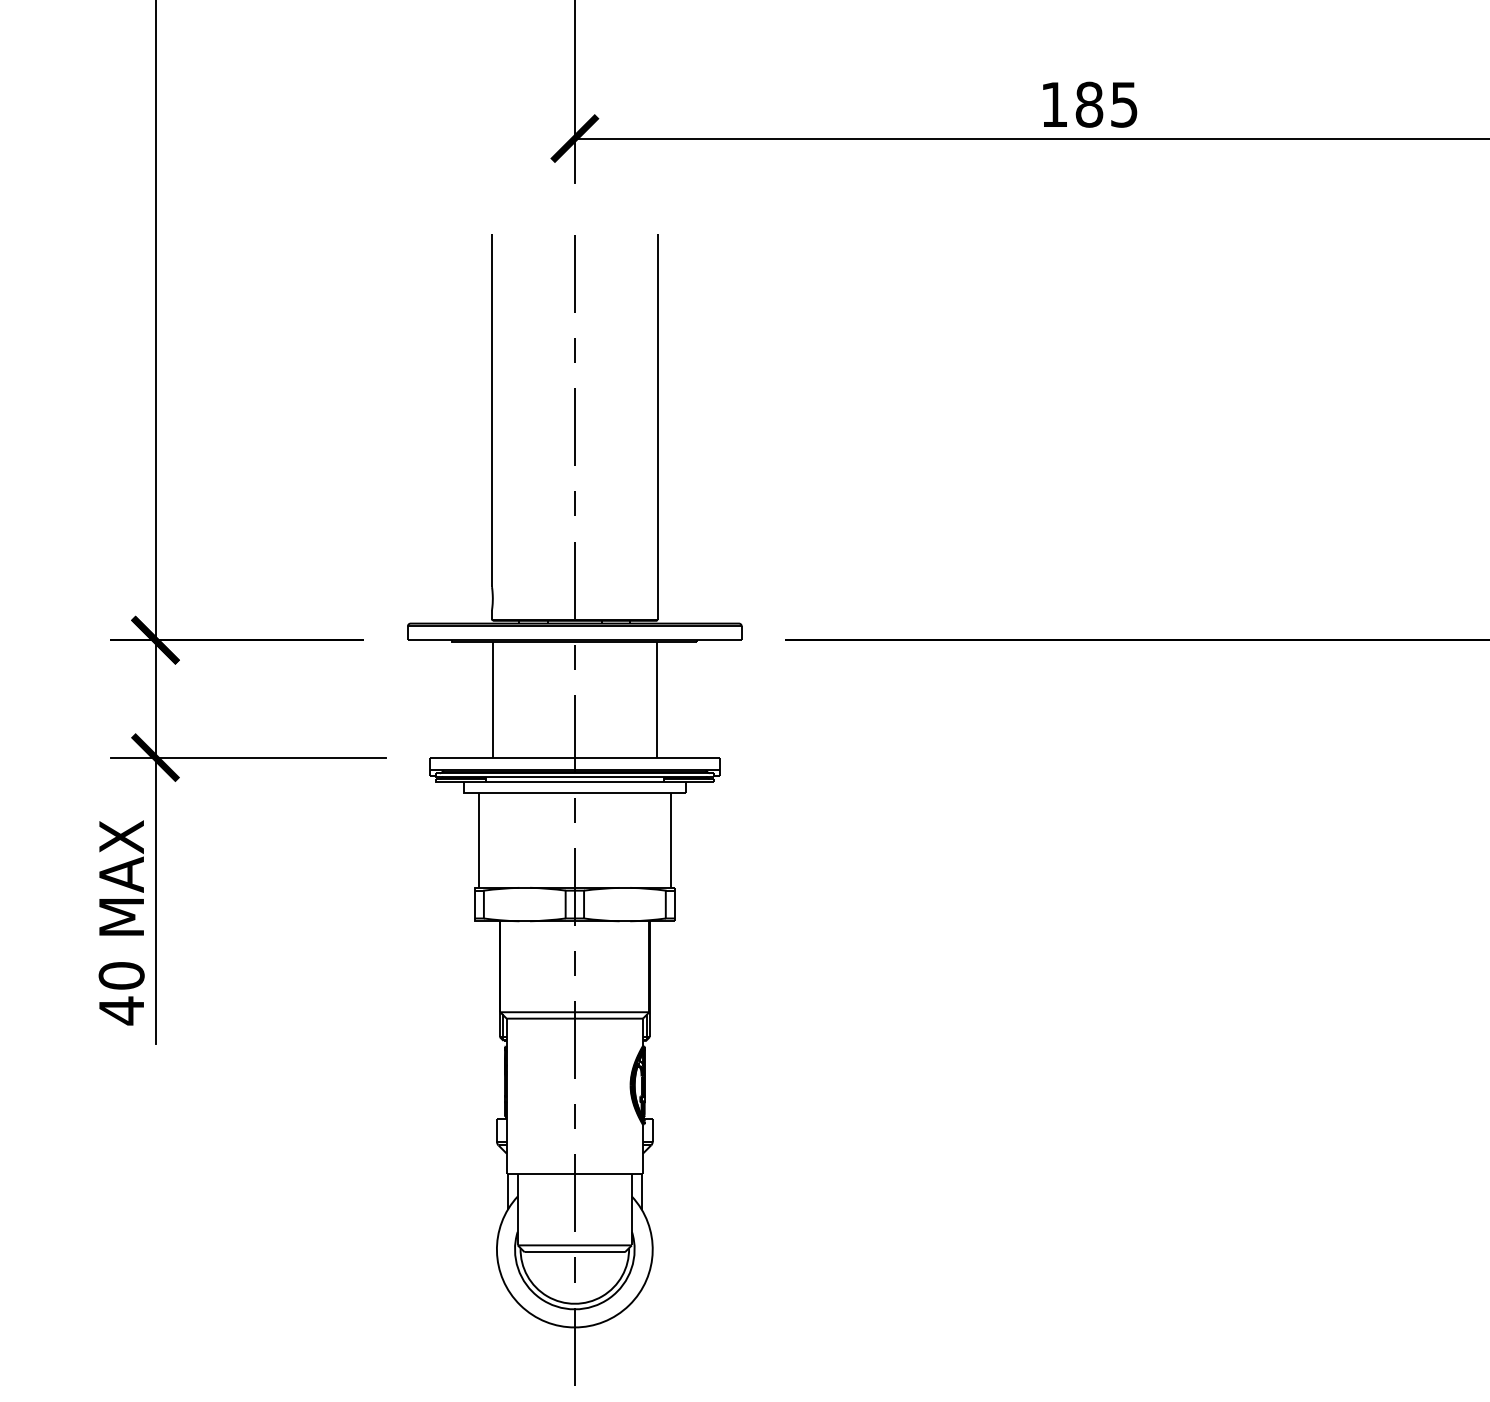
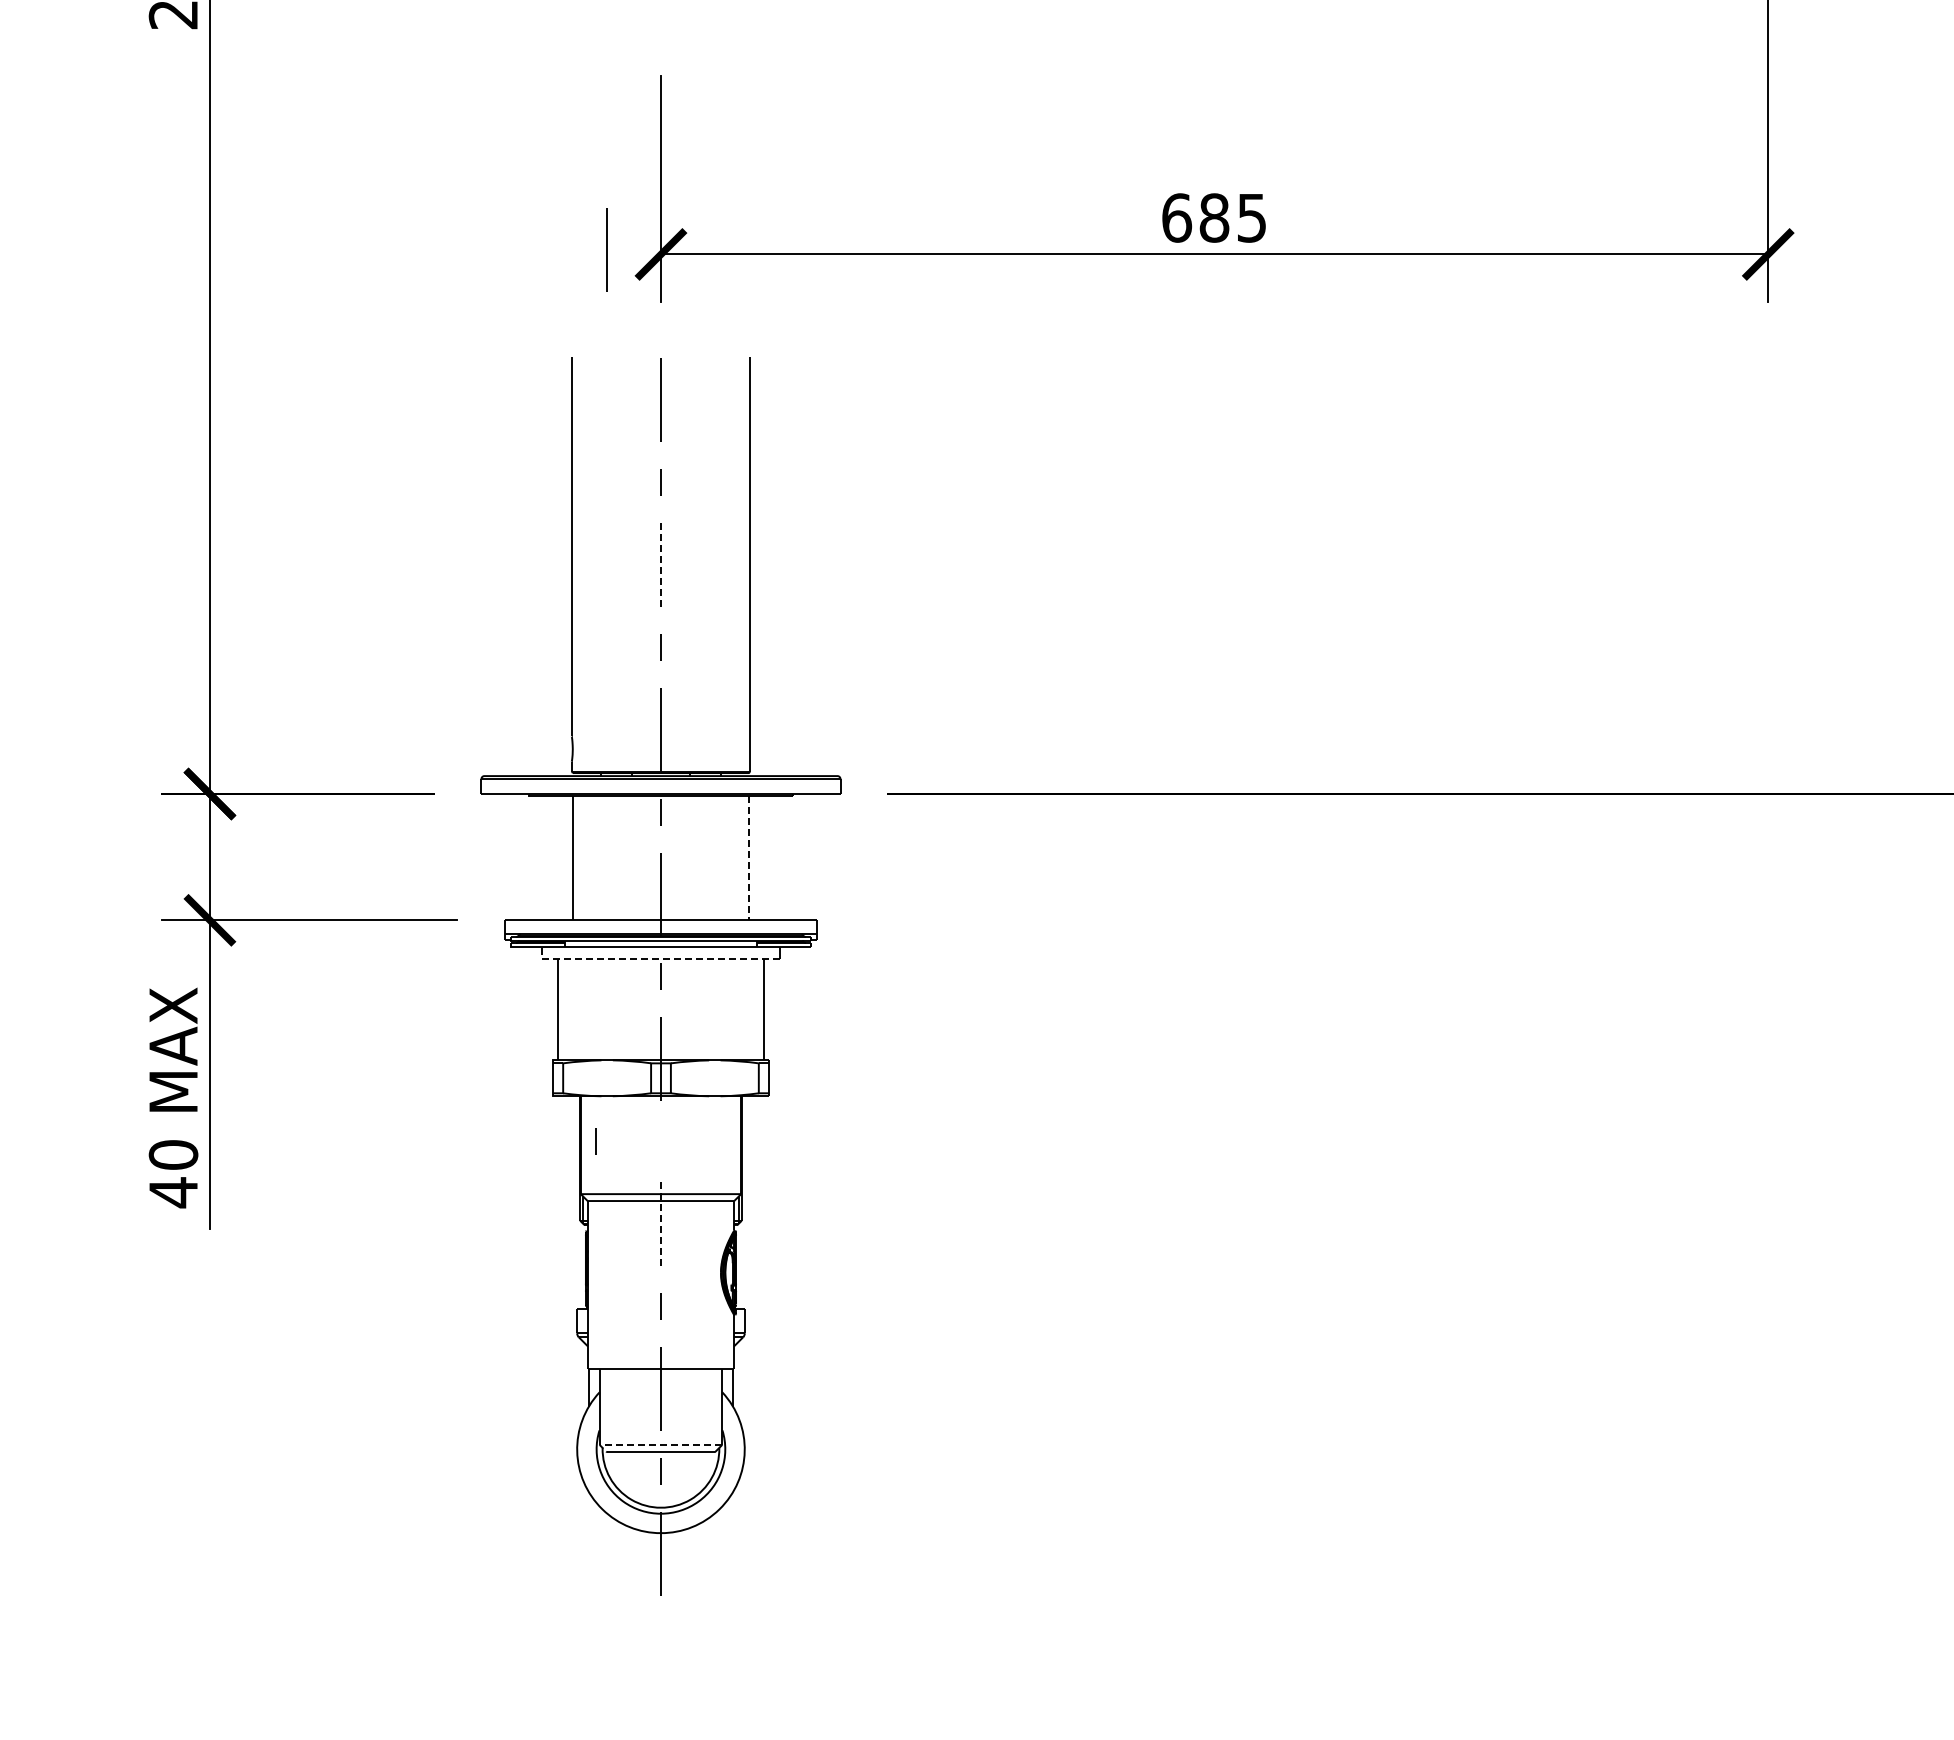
text: (1055, 104) -> (1177, 217), 185 -> 685
line: (524, 134) -> (606, 249), added
line: (574, 426) -> (660, 564), solid -> dashed
line: (657, 700) -> (749, 858), solid -> dashed
line: (568, 793) -> (654, 958), solid -> dashed
line: (574, 963) -> (595, 1141), moved
line: (574, 1040) -> (660, 1224), solid -> dashed
line: (568, 1245) -> (654, 1444), solid -> dashed

